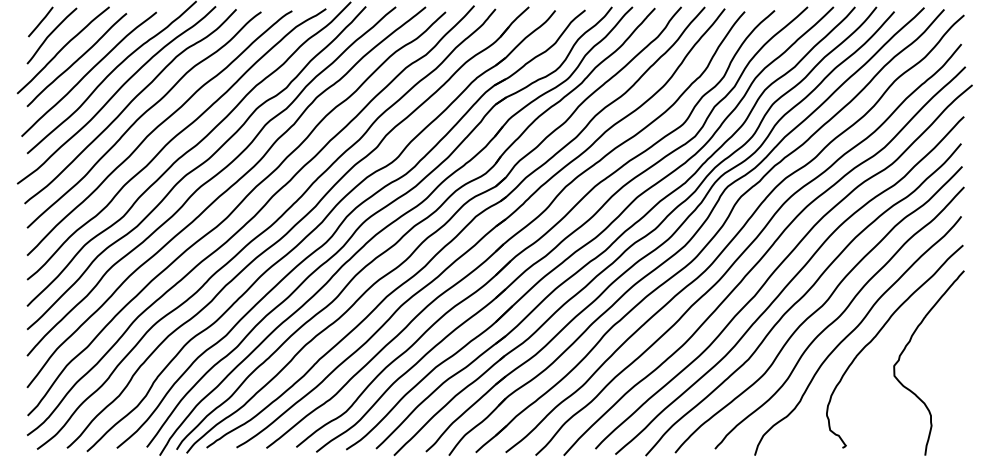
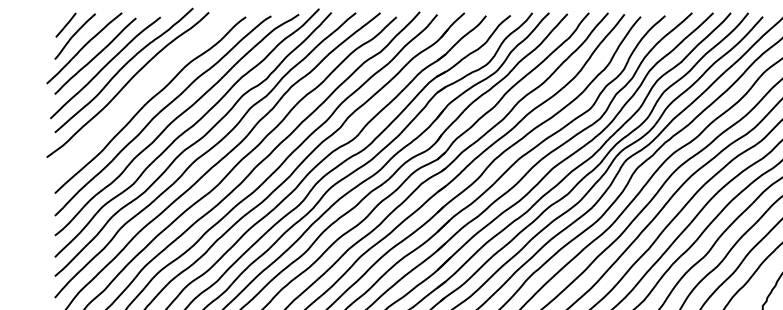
curve: (129, 105) -> (138, 93), removed

